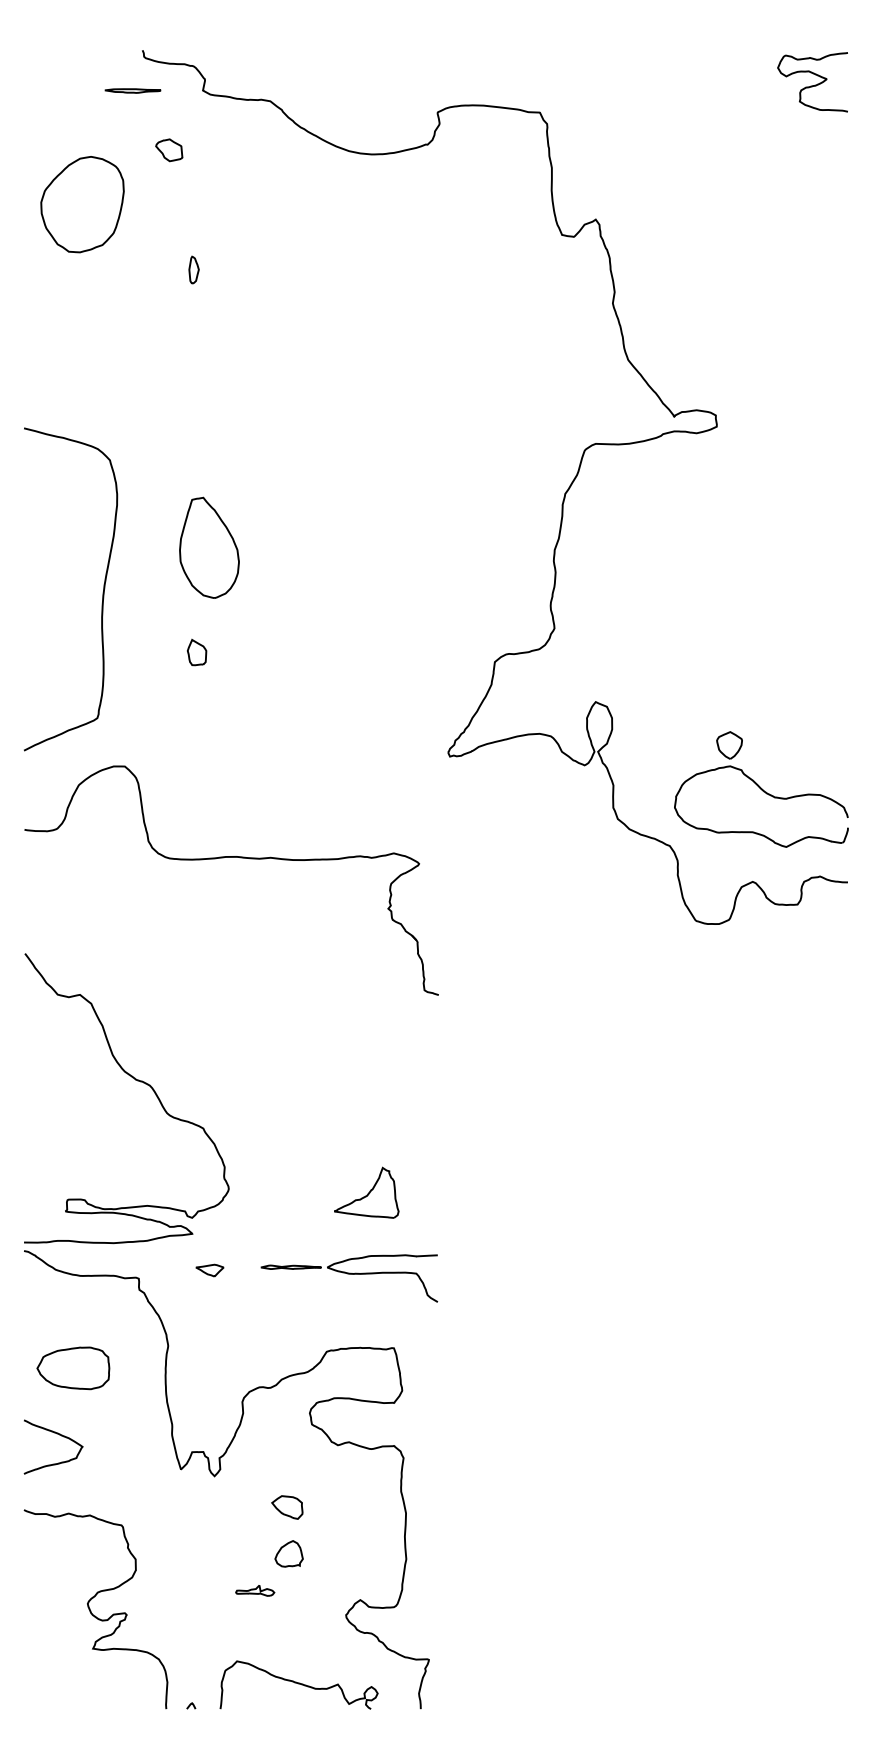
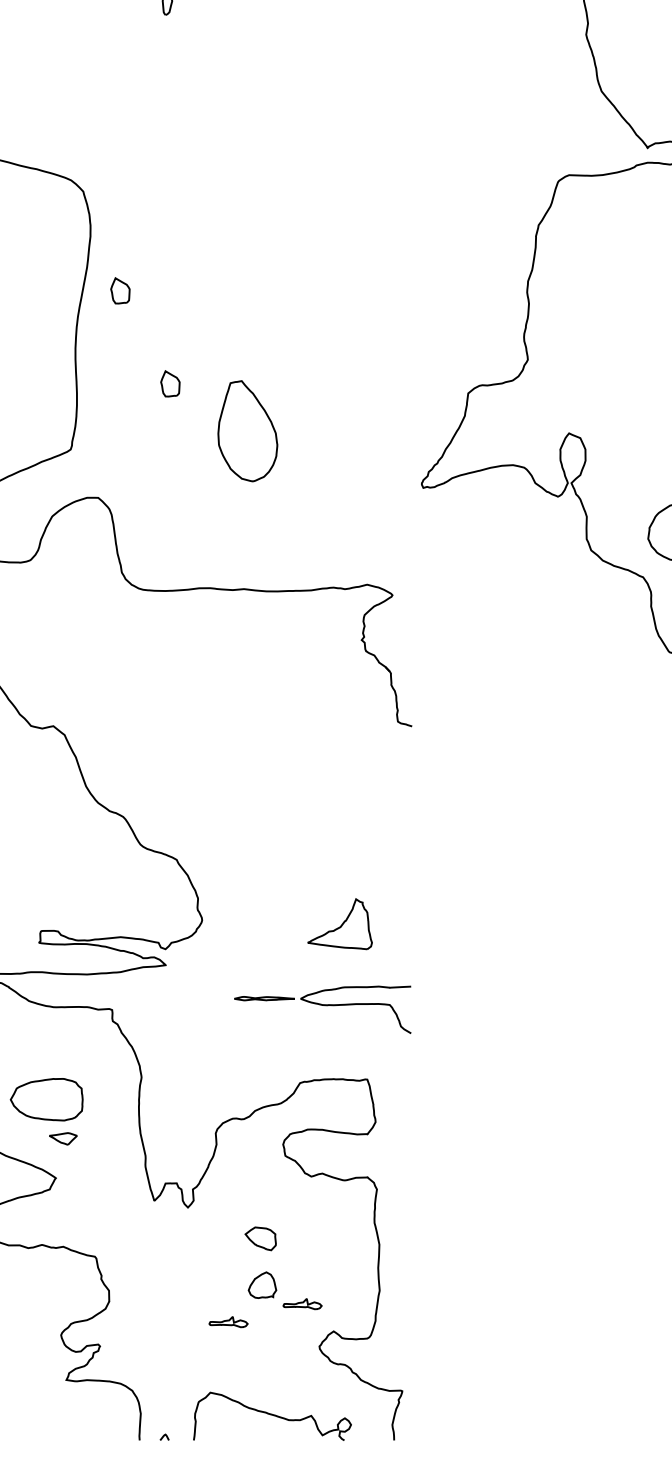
part: (209, 547) -> (247, 430), moved
part: (147, 559) -> (120, 290), added
part: (209, 1270) -> (62, 1138), moved
part: (329, 1572) -> (302, 1303), added

